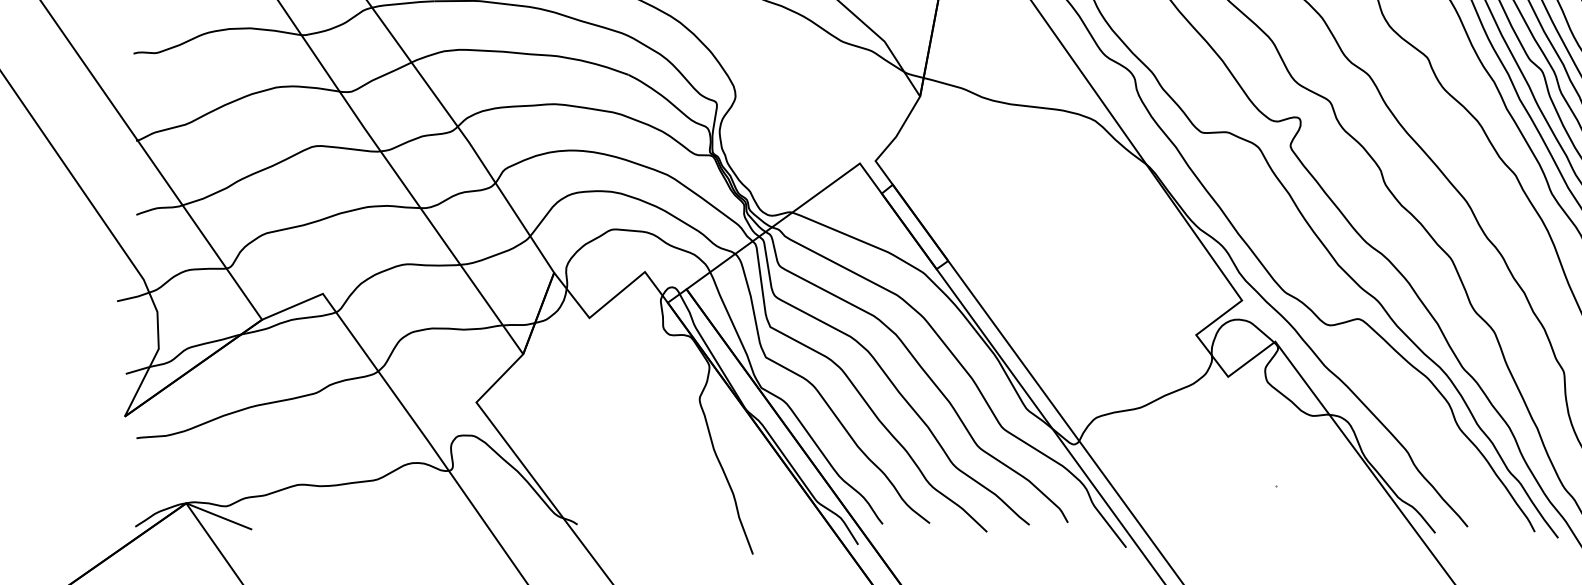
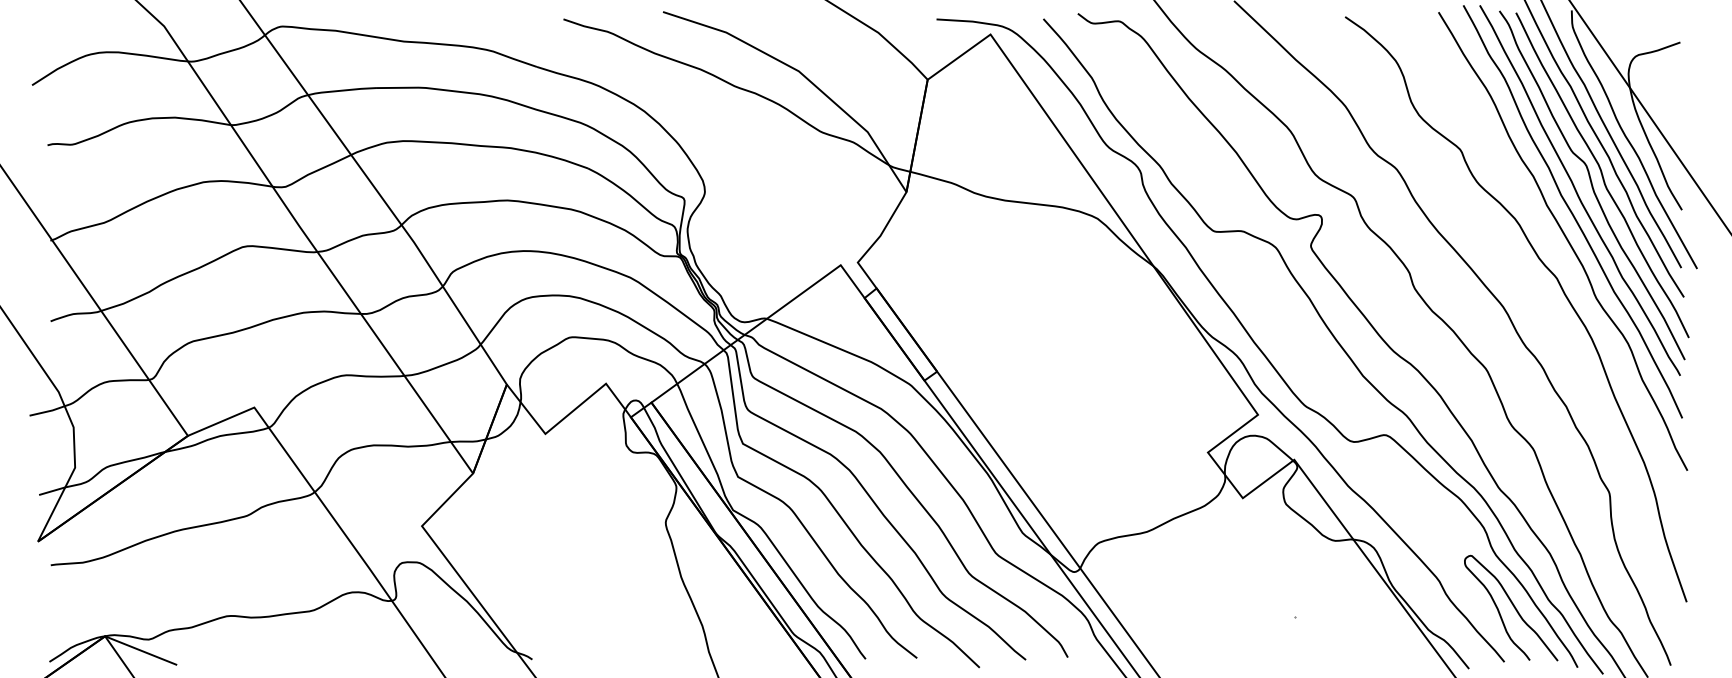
curve: (1476, 476) -> (1513, 607), added

